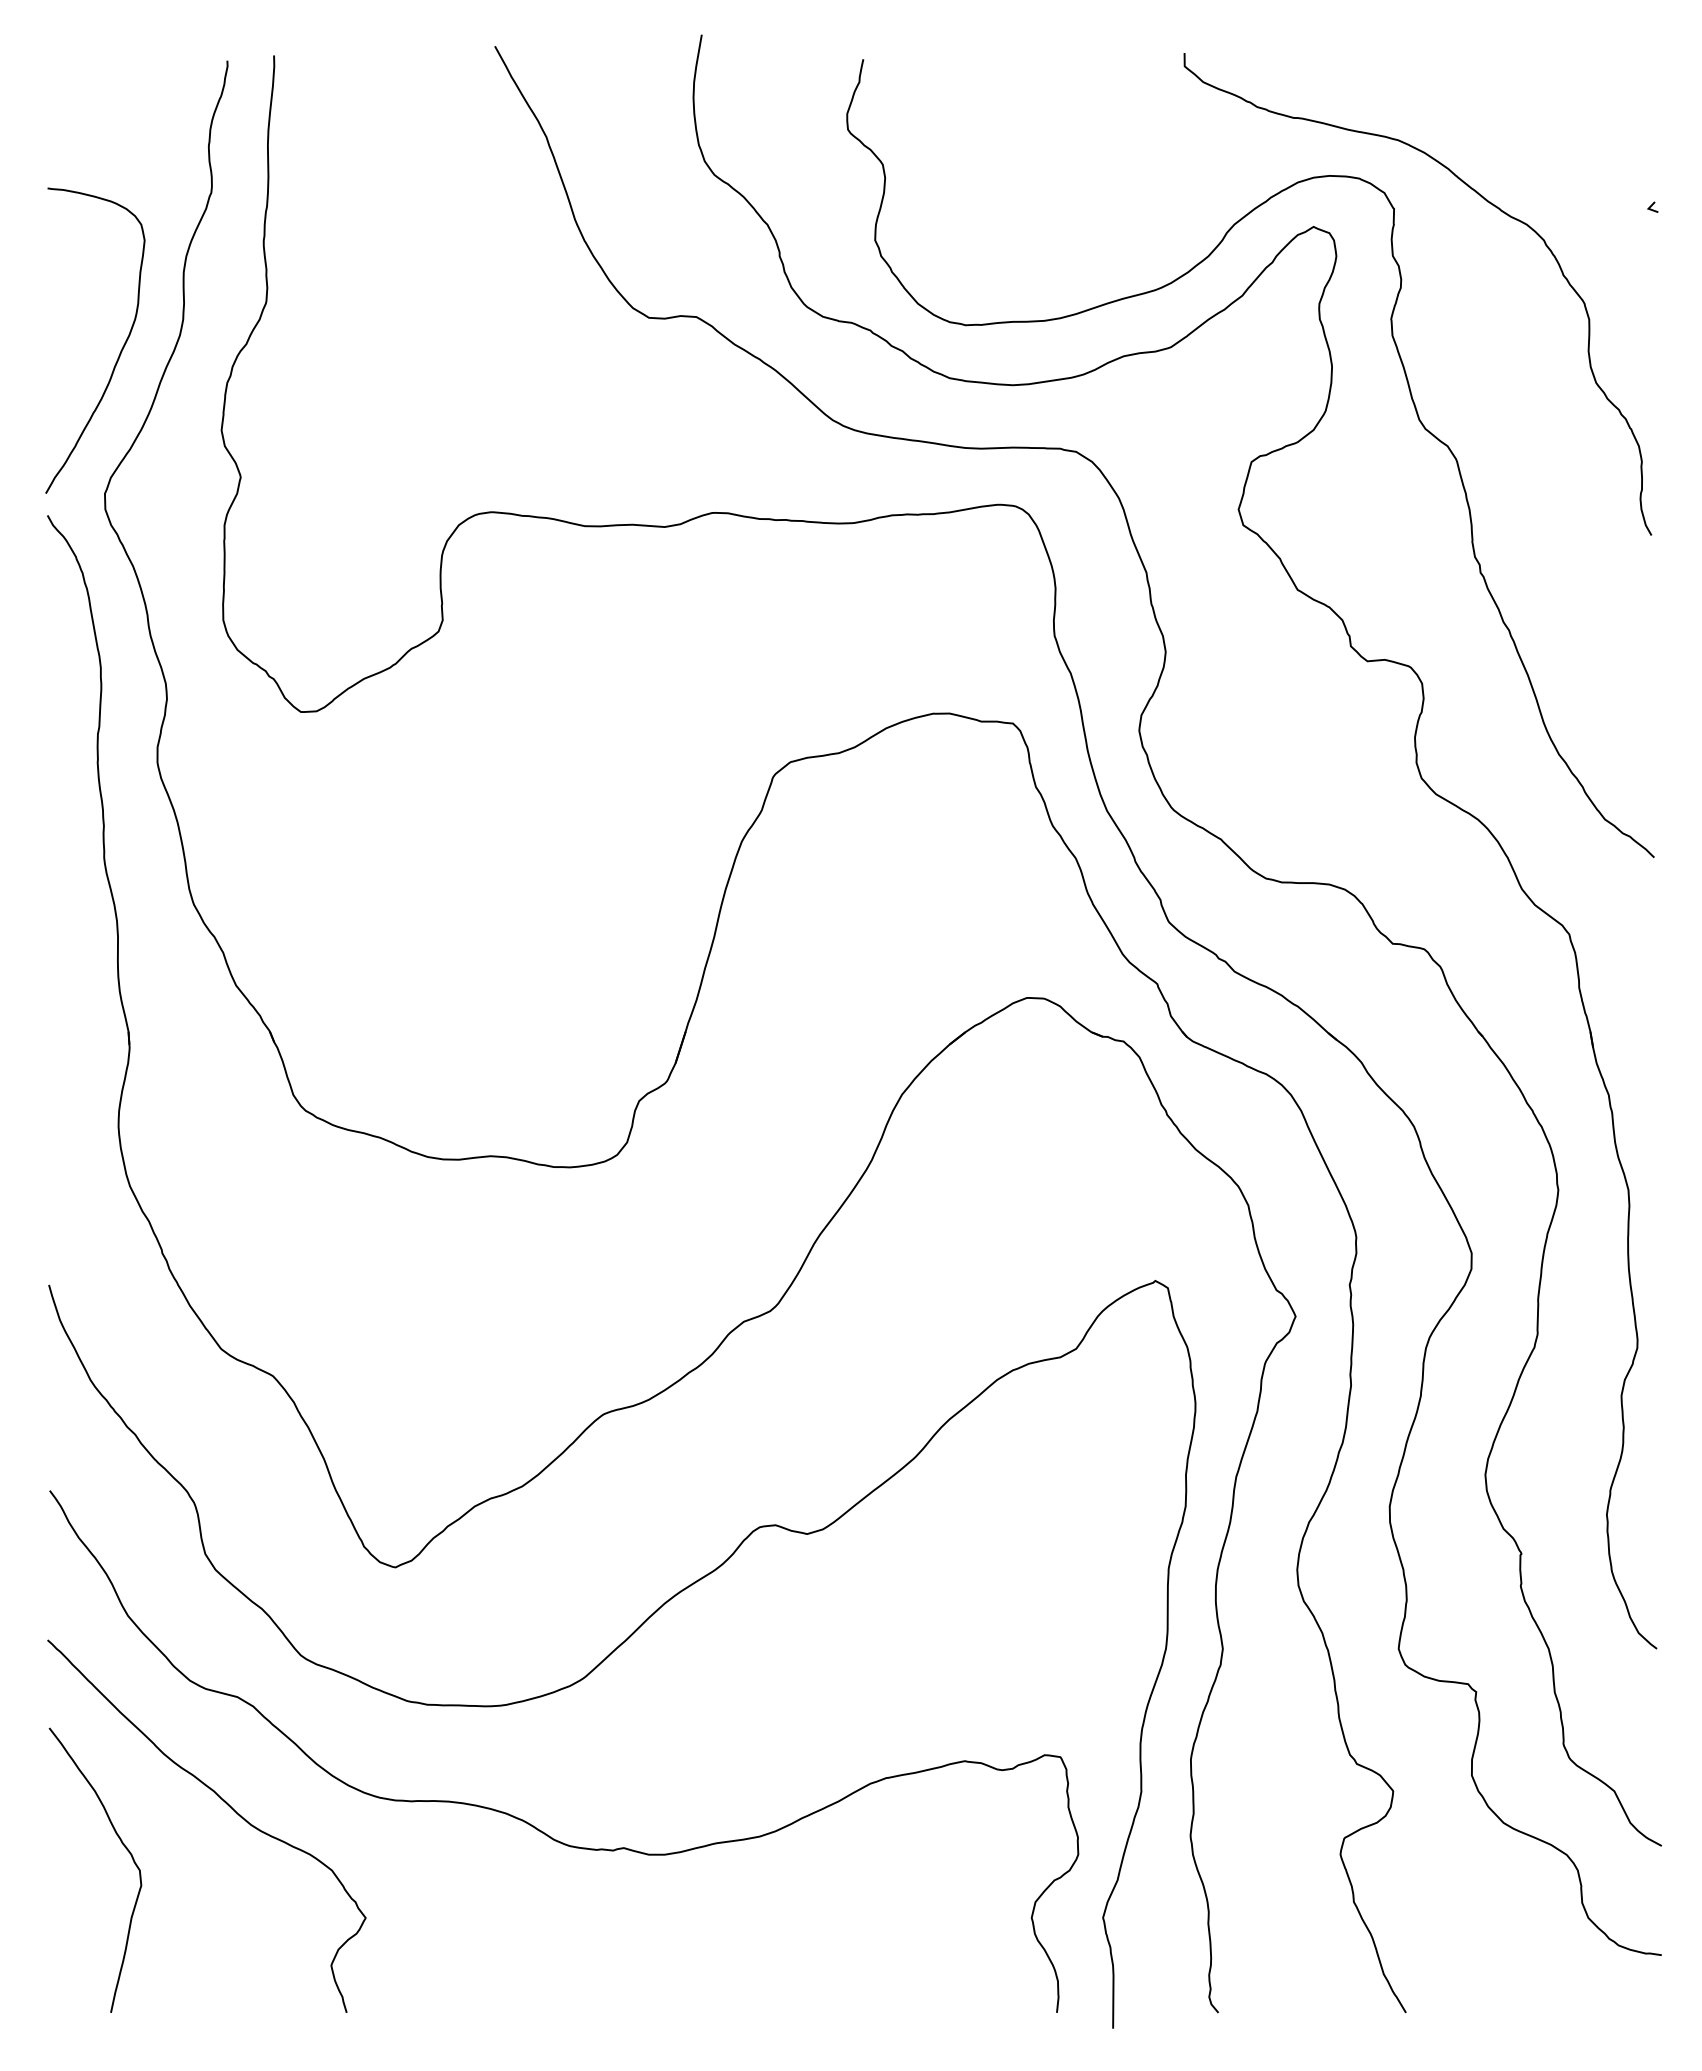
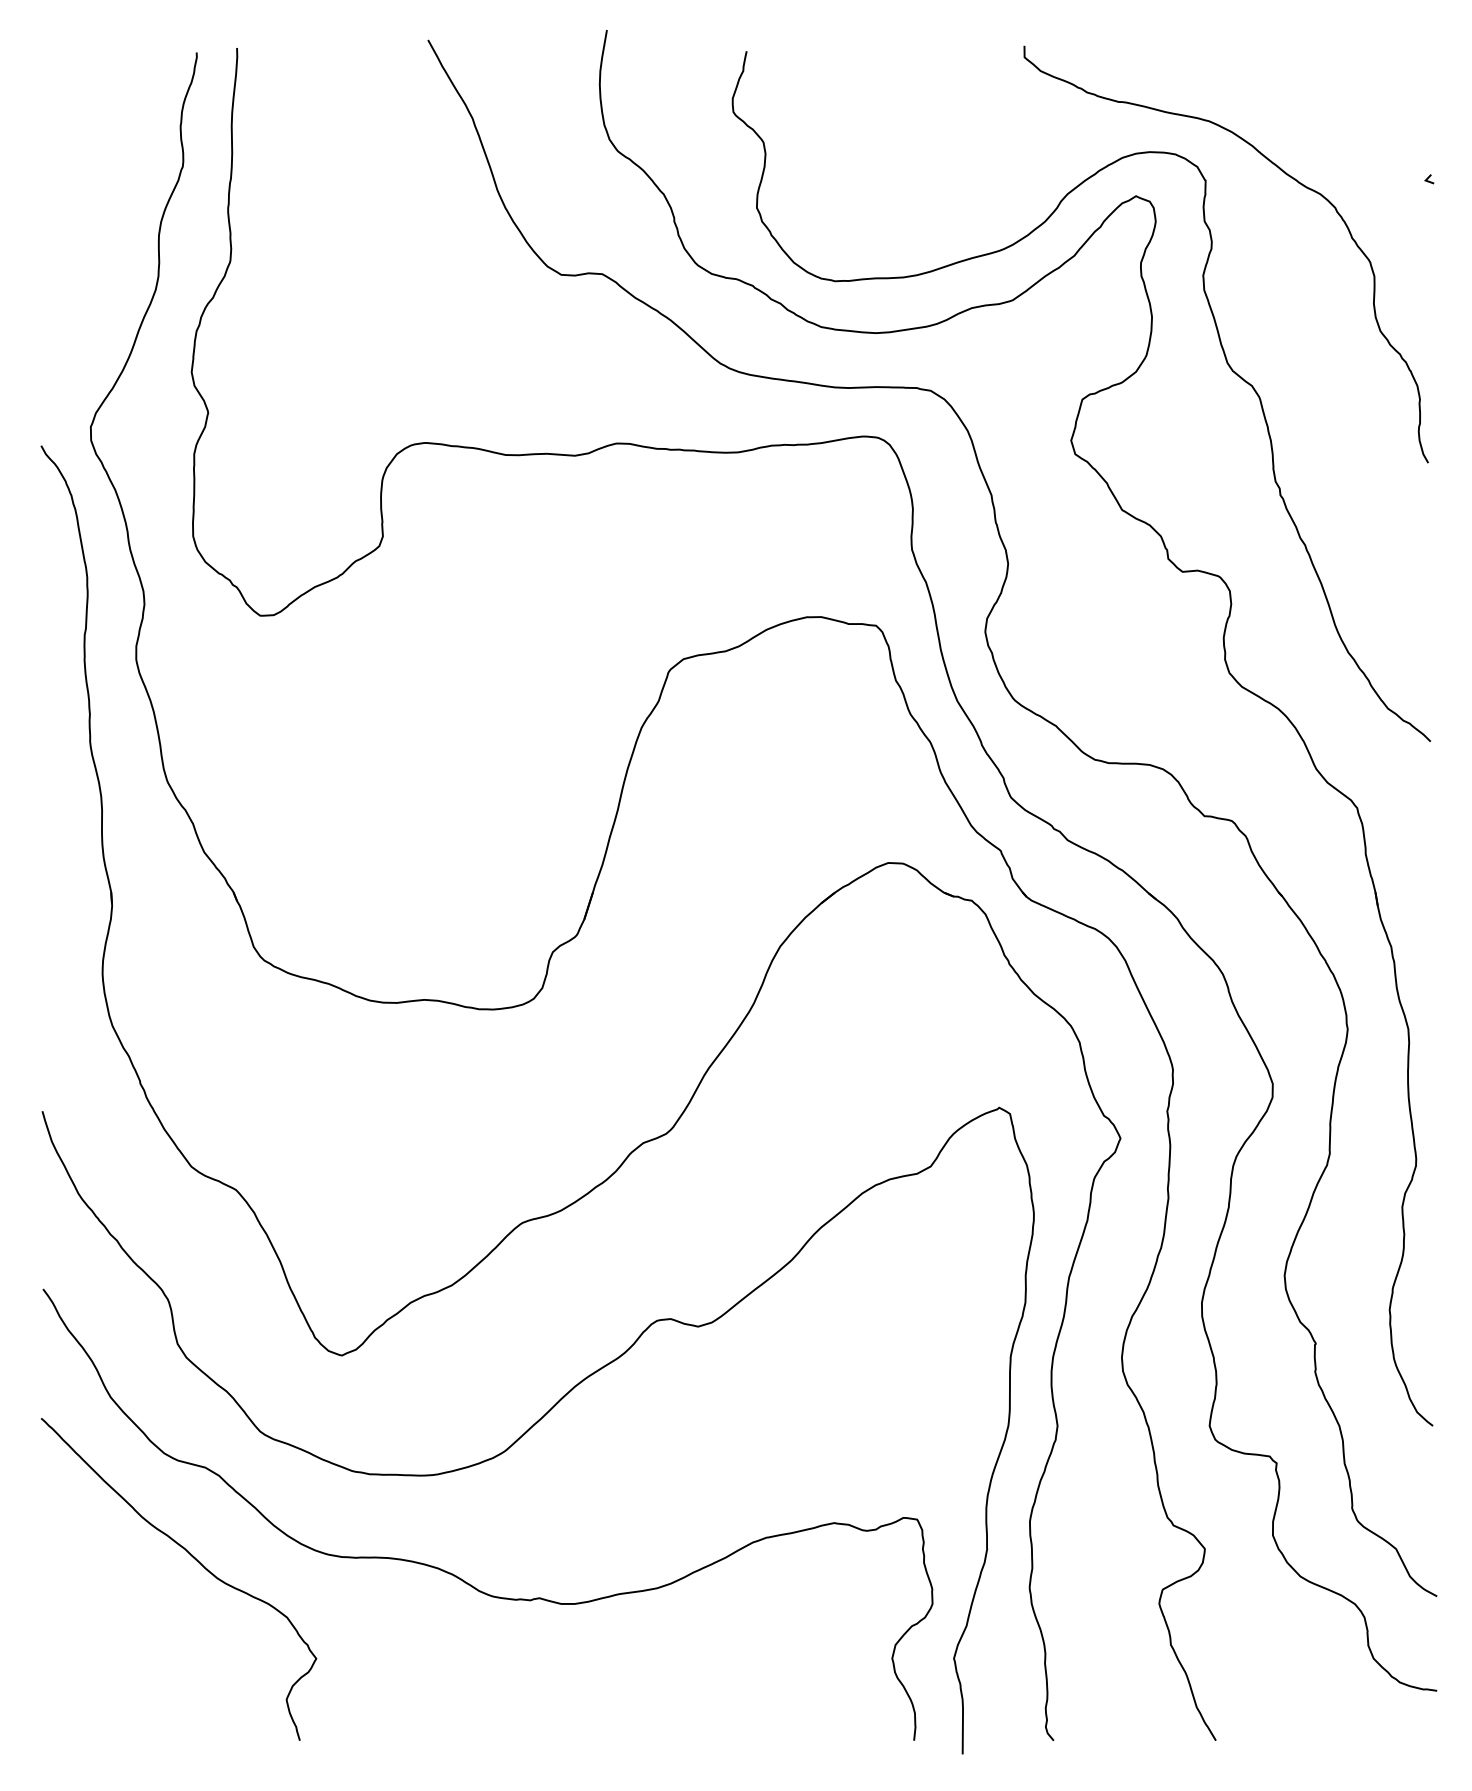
curve: (120, 350) -> (104, 303), removed
curve: (124, 1847) -> (107, 1597), removed

